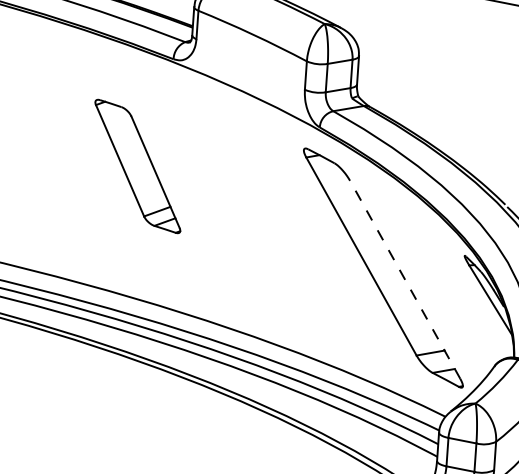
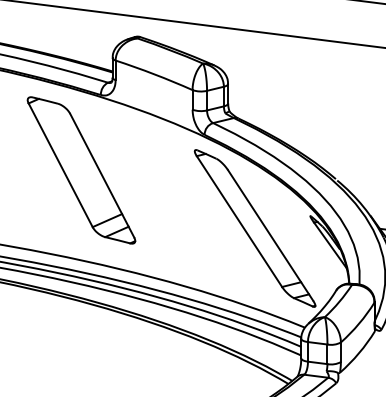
part: (137, 166) -> (81, 170), size x1.67
line: (404, 279) -> (270, 235), dashed -> solid

